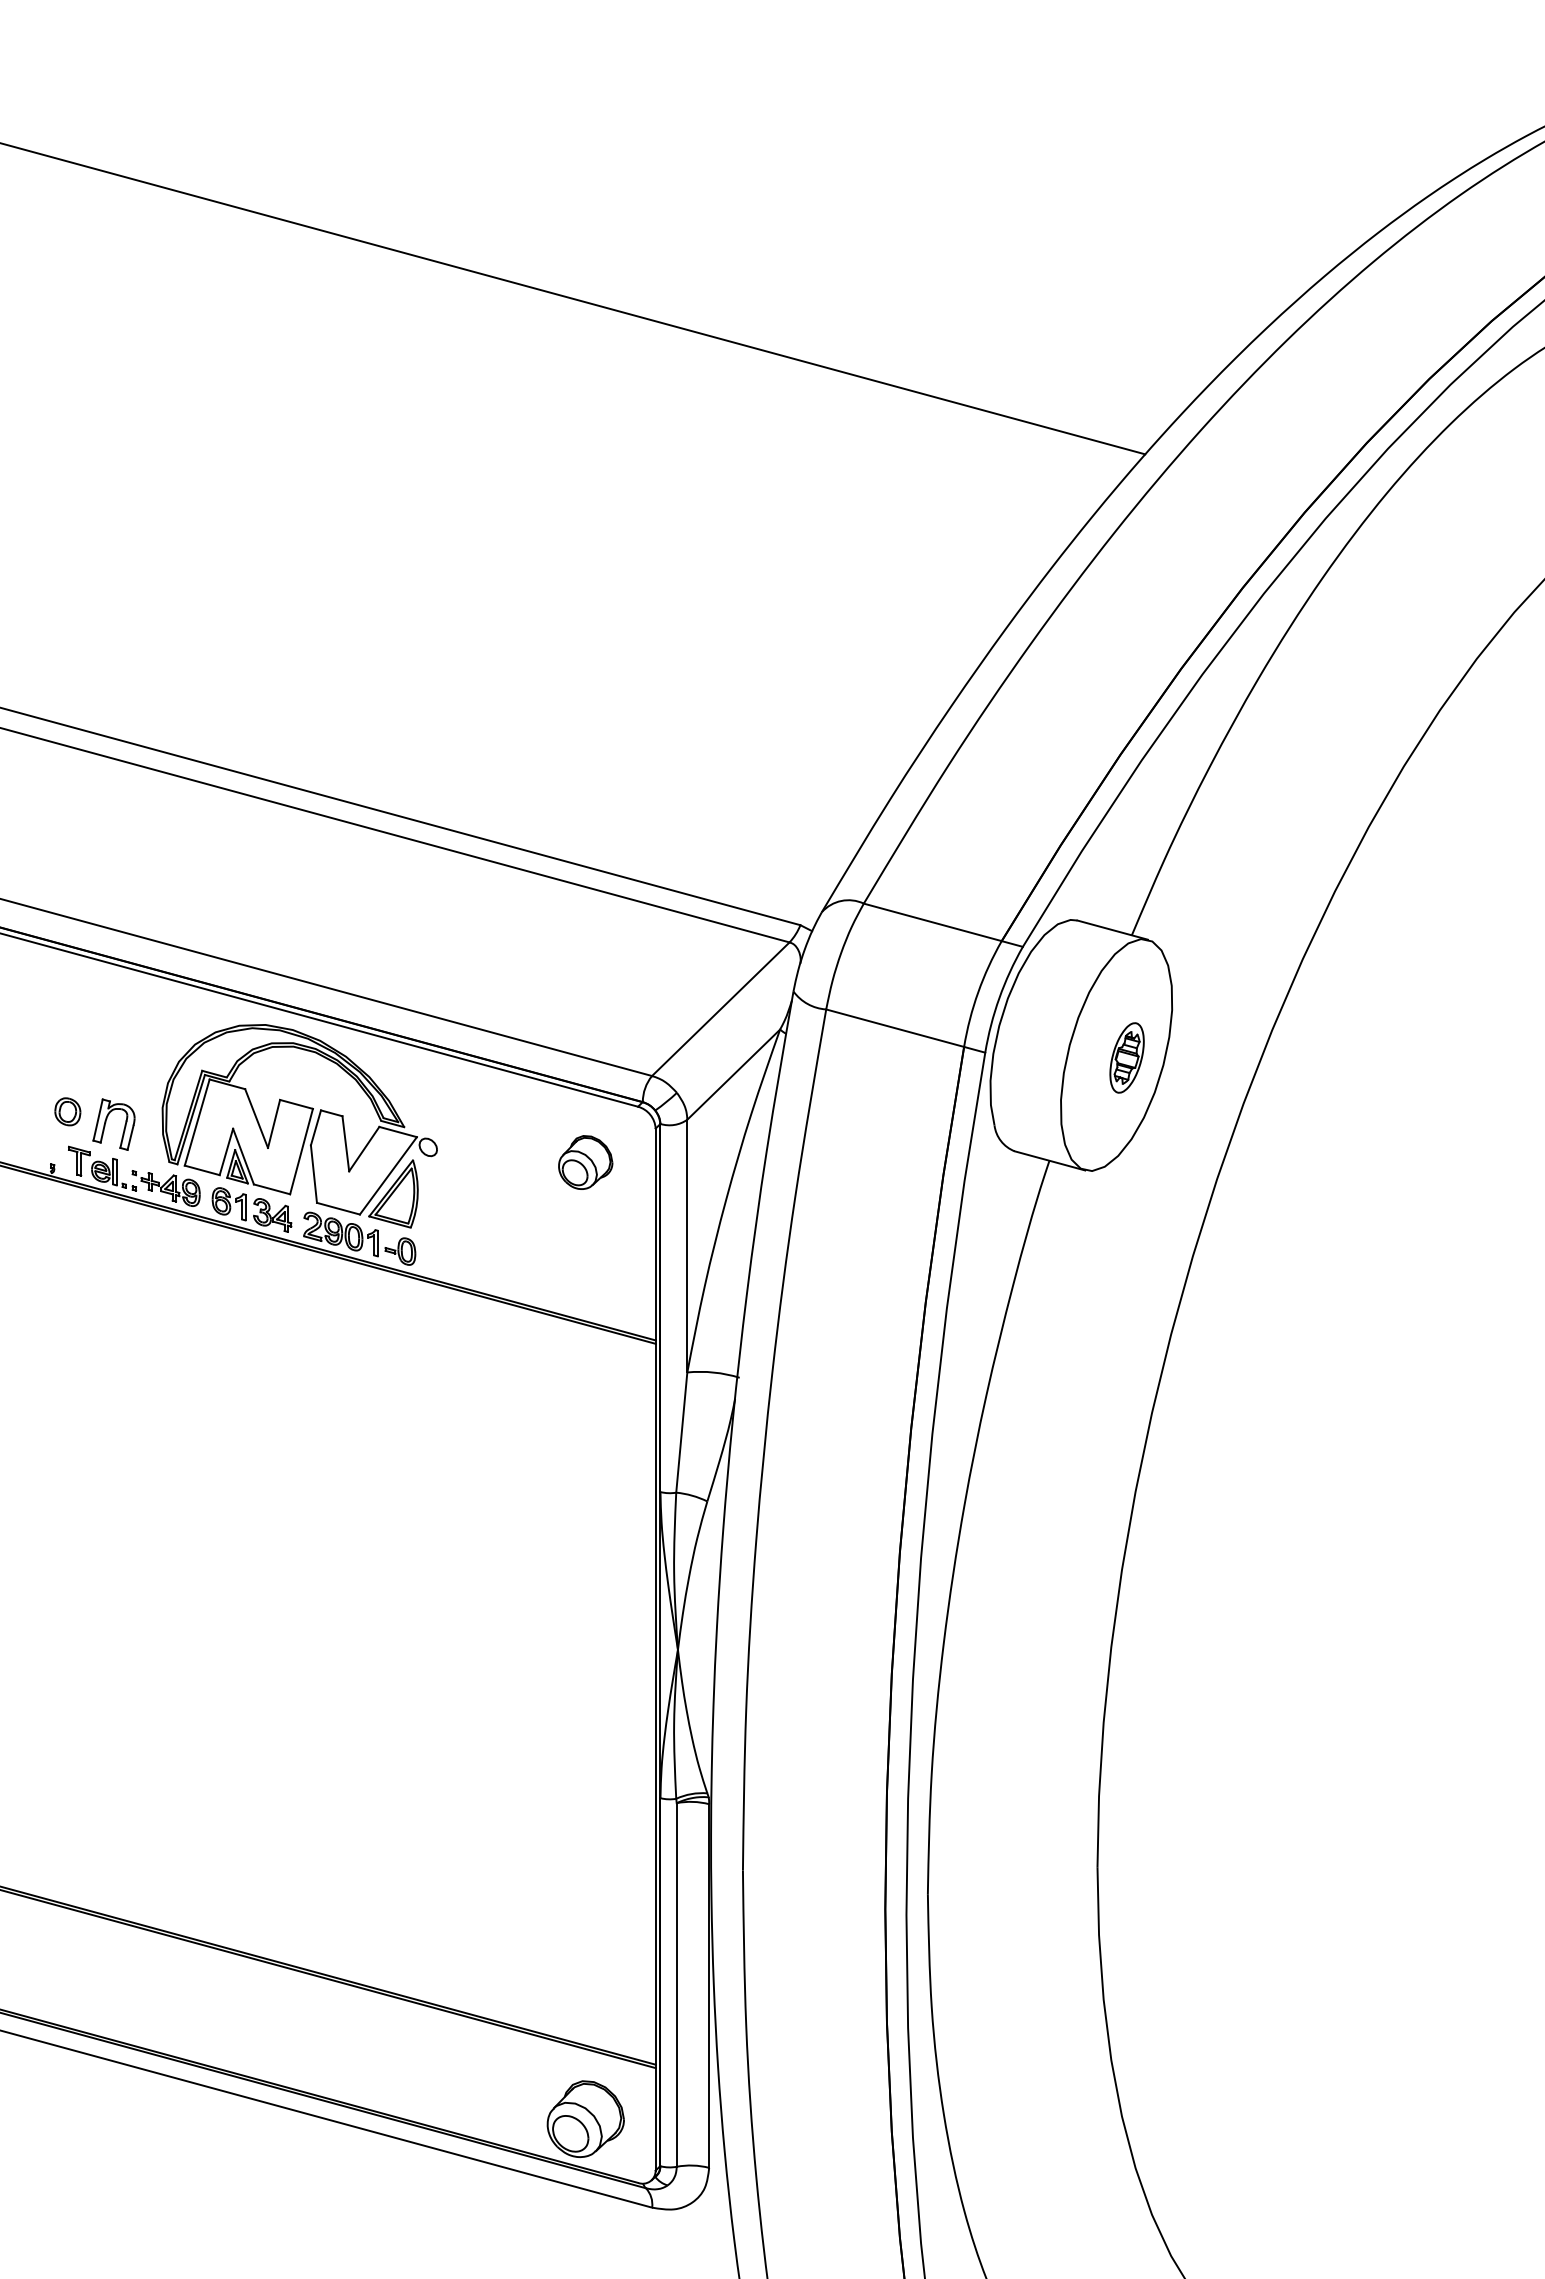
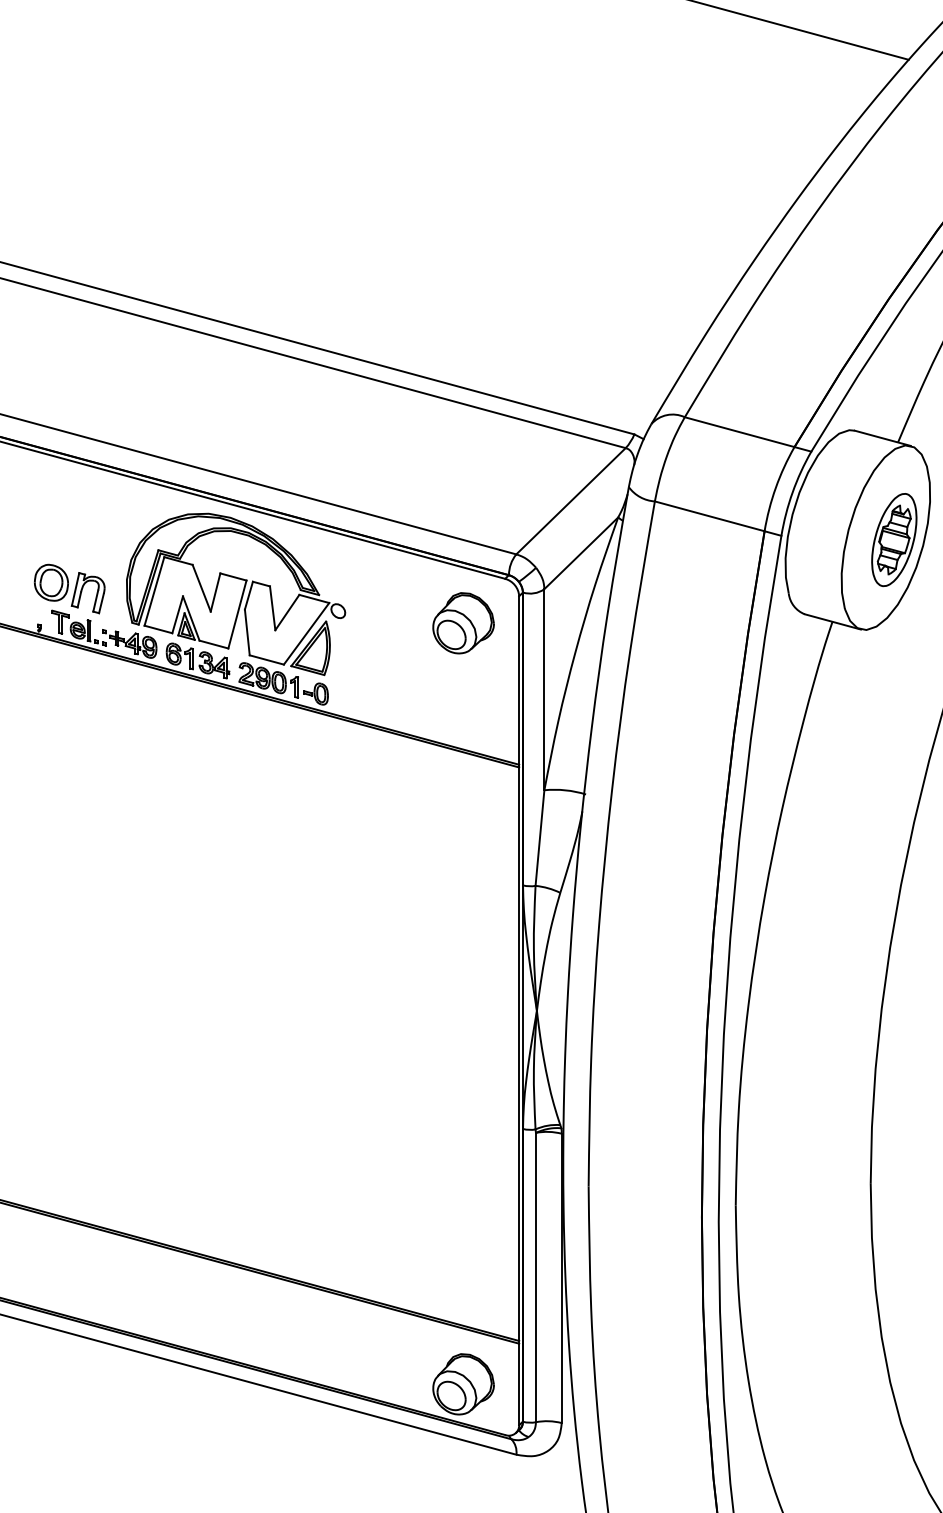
part: (1126, 1057) -> (893, 539), size x1.67
part: (67, 1111) -> (51, 582), size x1.67
part: (585, 1162) -> (463, 623), size x1.43

